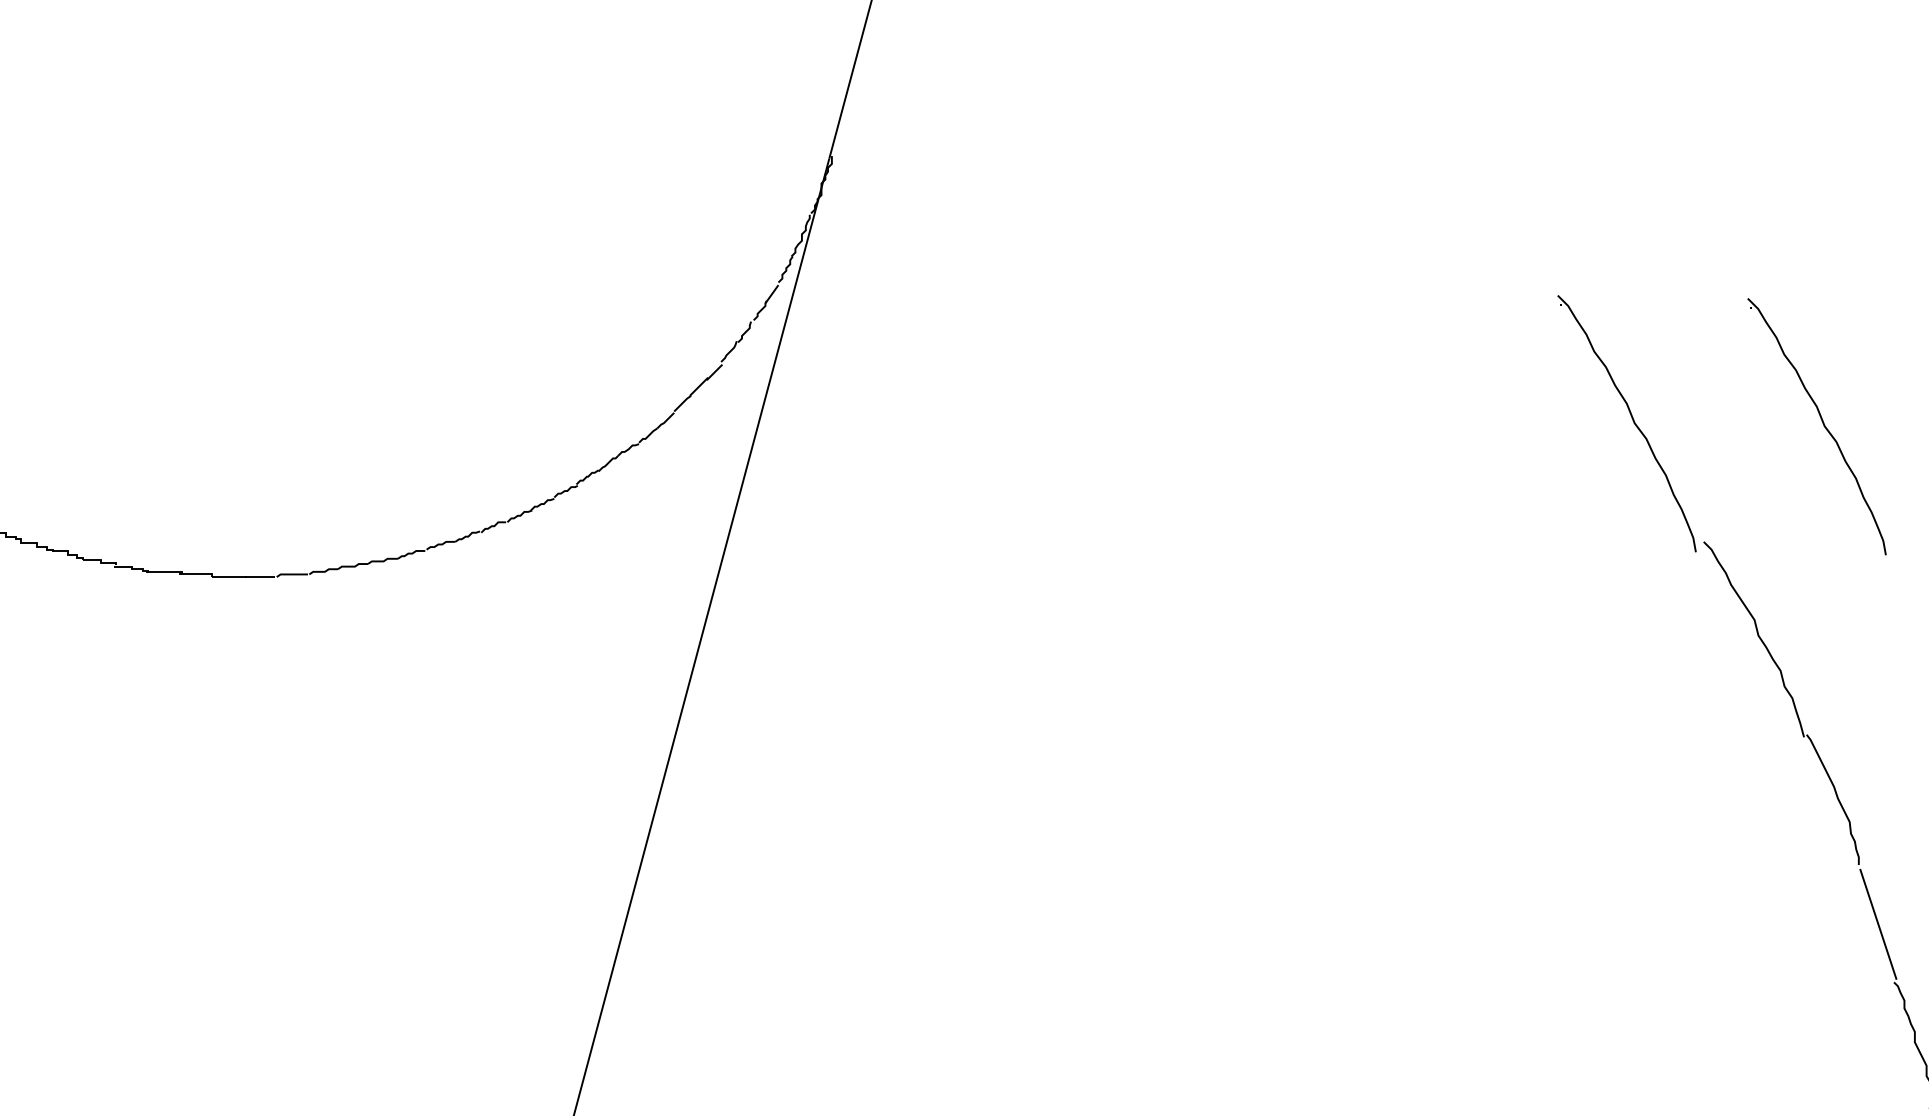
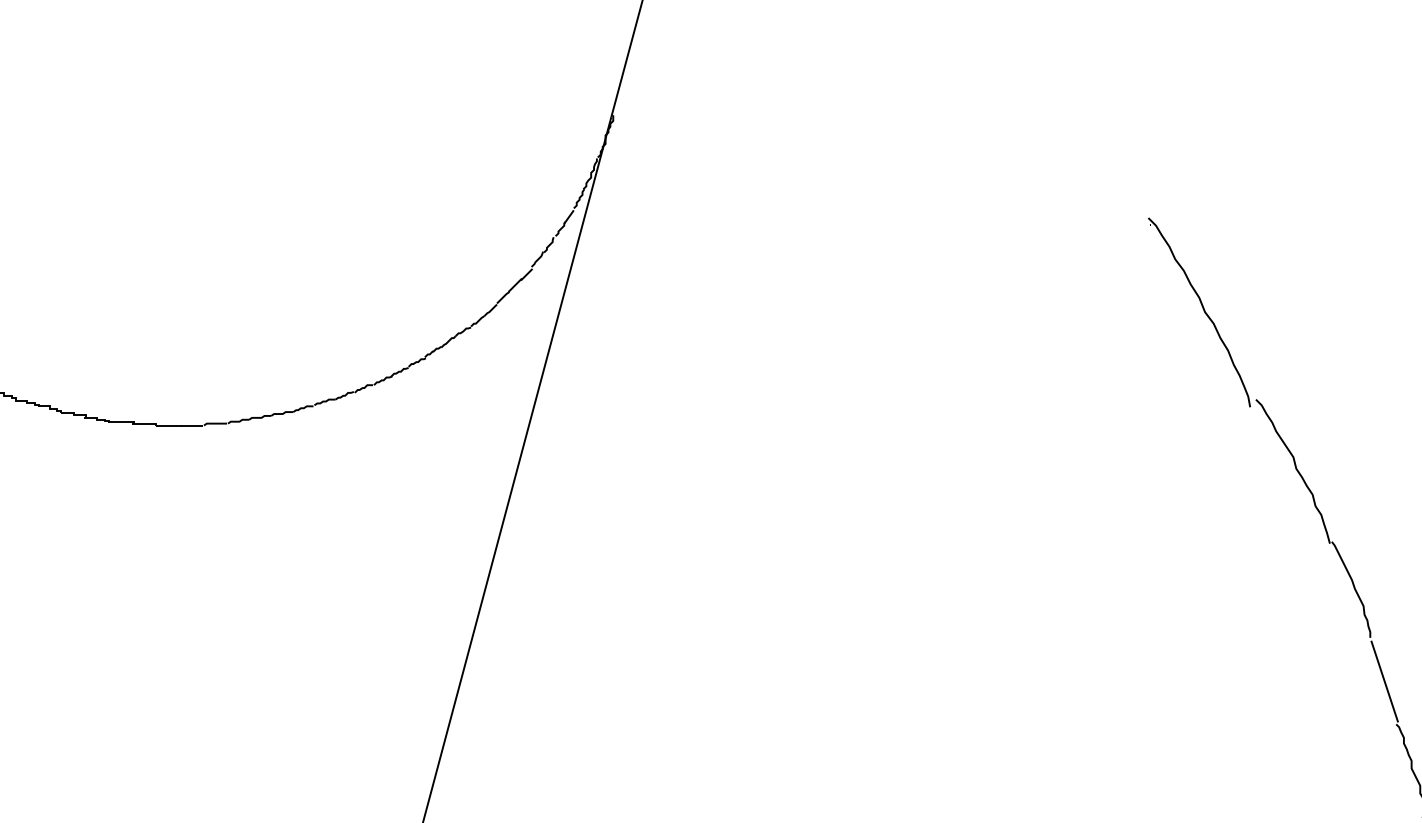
part: (1822, 423) -> (1343, 312), removed

